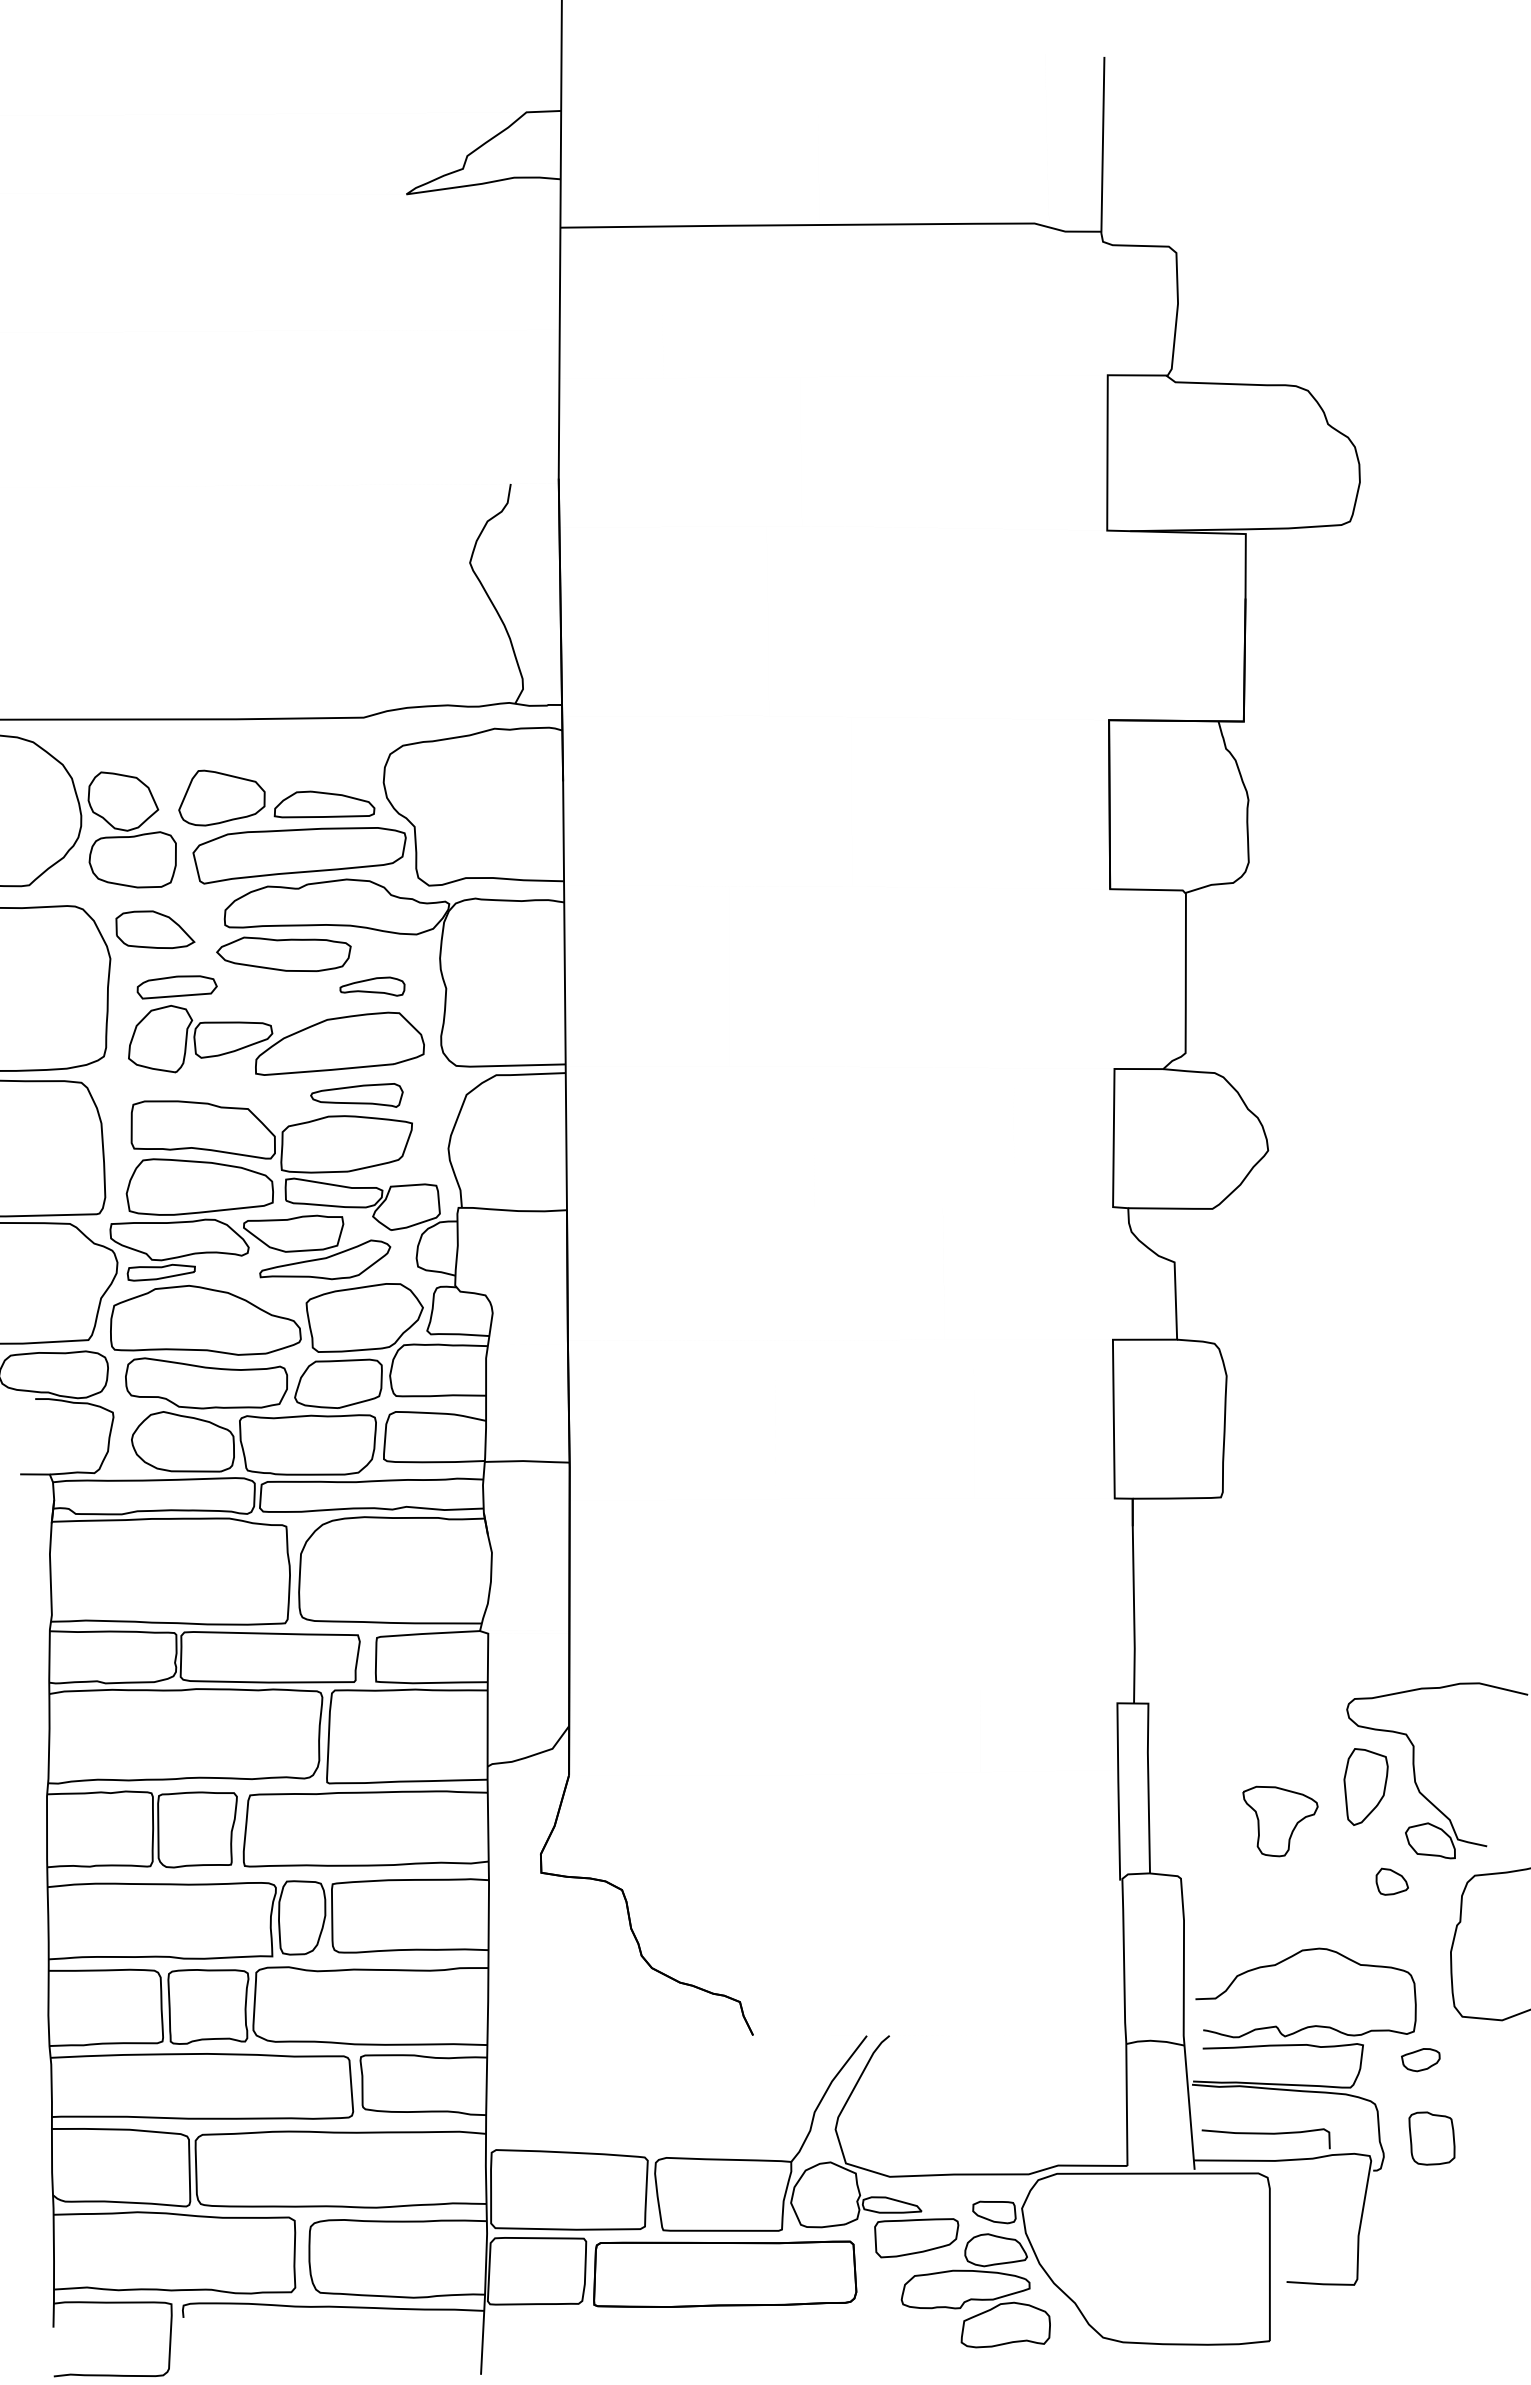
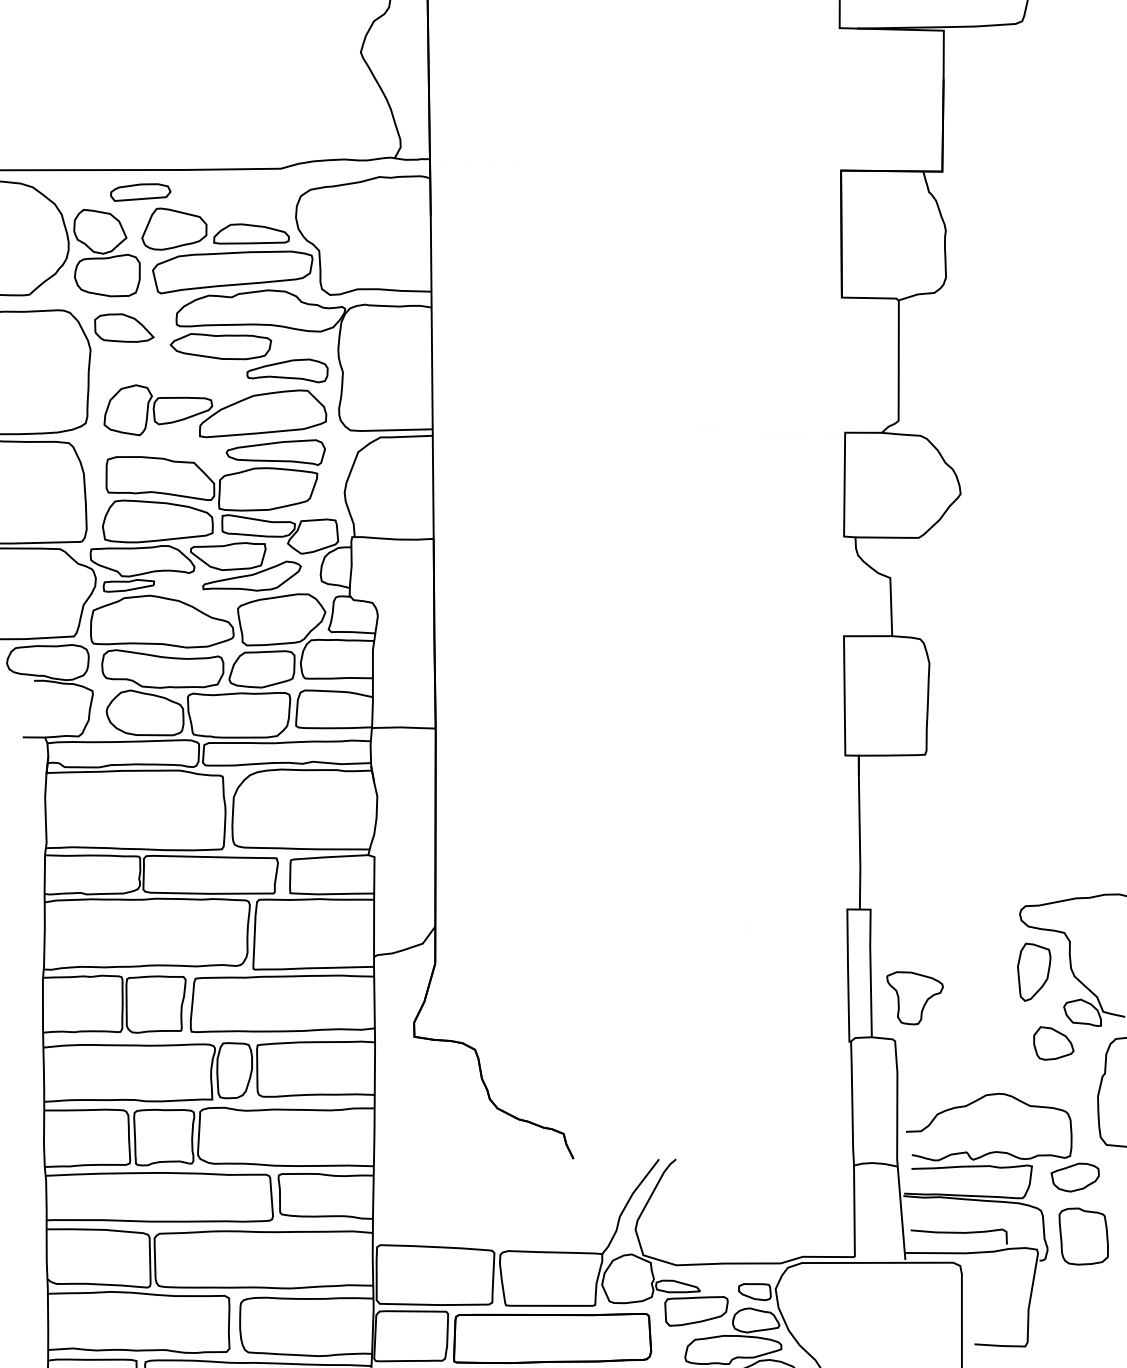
part: (372, 986) -> (287, 370), size x1.67
part: (176, 987) -> (140, 192), moved
part: (356, 1095) -> (275, 452), size x1.43
part: (1280, 1821) -> (915, 998), moved
part: (1392, 1881) -> (1054, 1043), size x1.67
part: (1420, 2059) -> (1075, 1177), size x1.67
part: (1431, 2138) -> (1083, 1236), size x1.43

